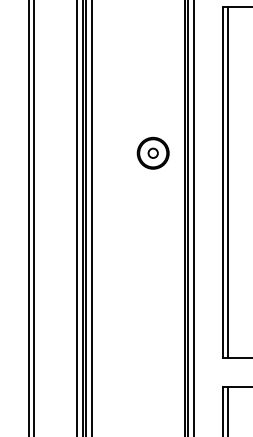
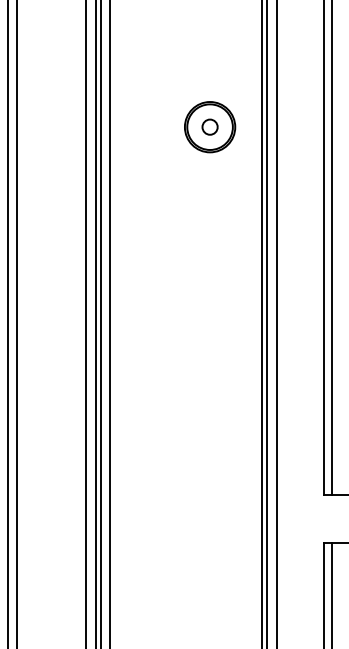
part: (152, 152) -> (208, 125), moved

